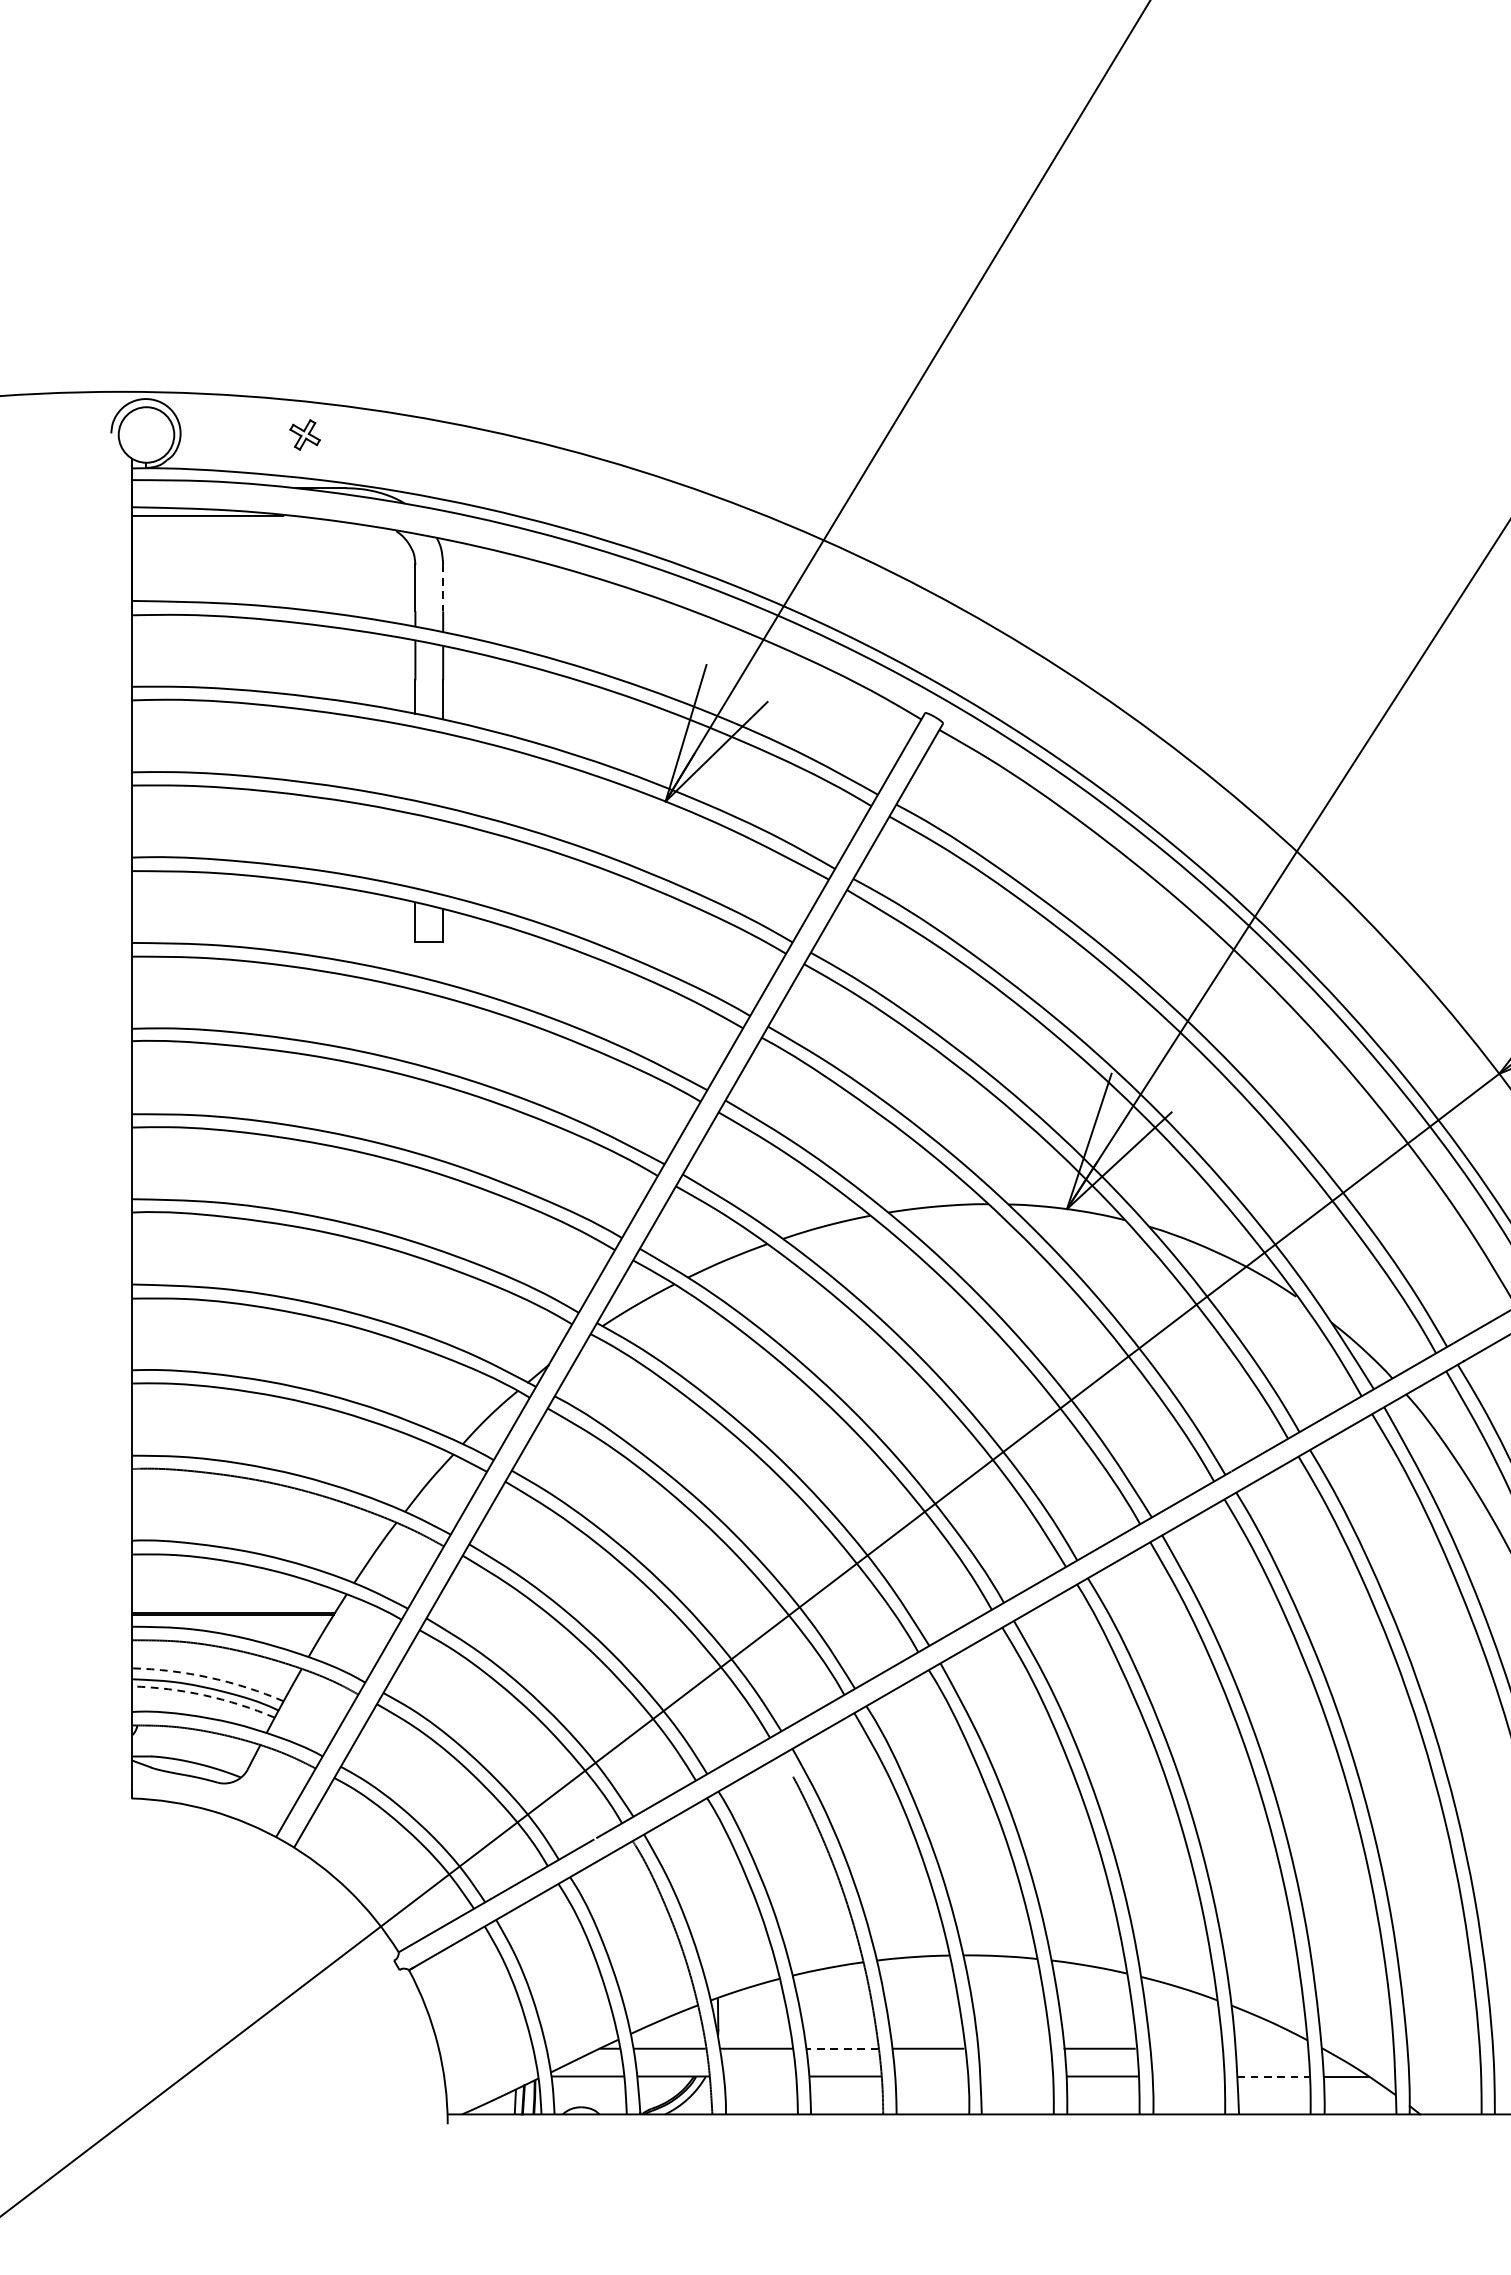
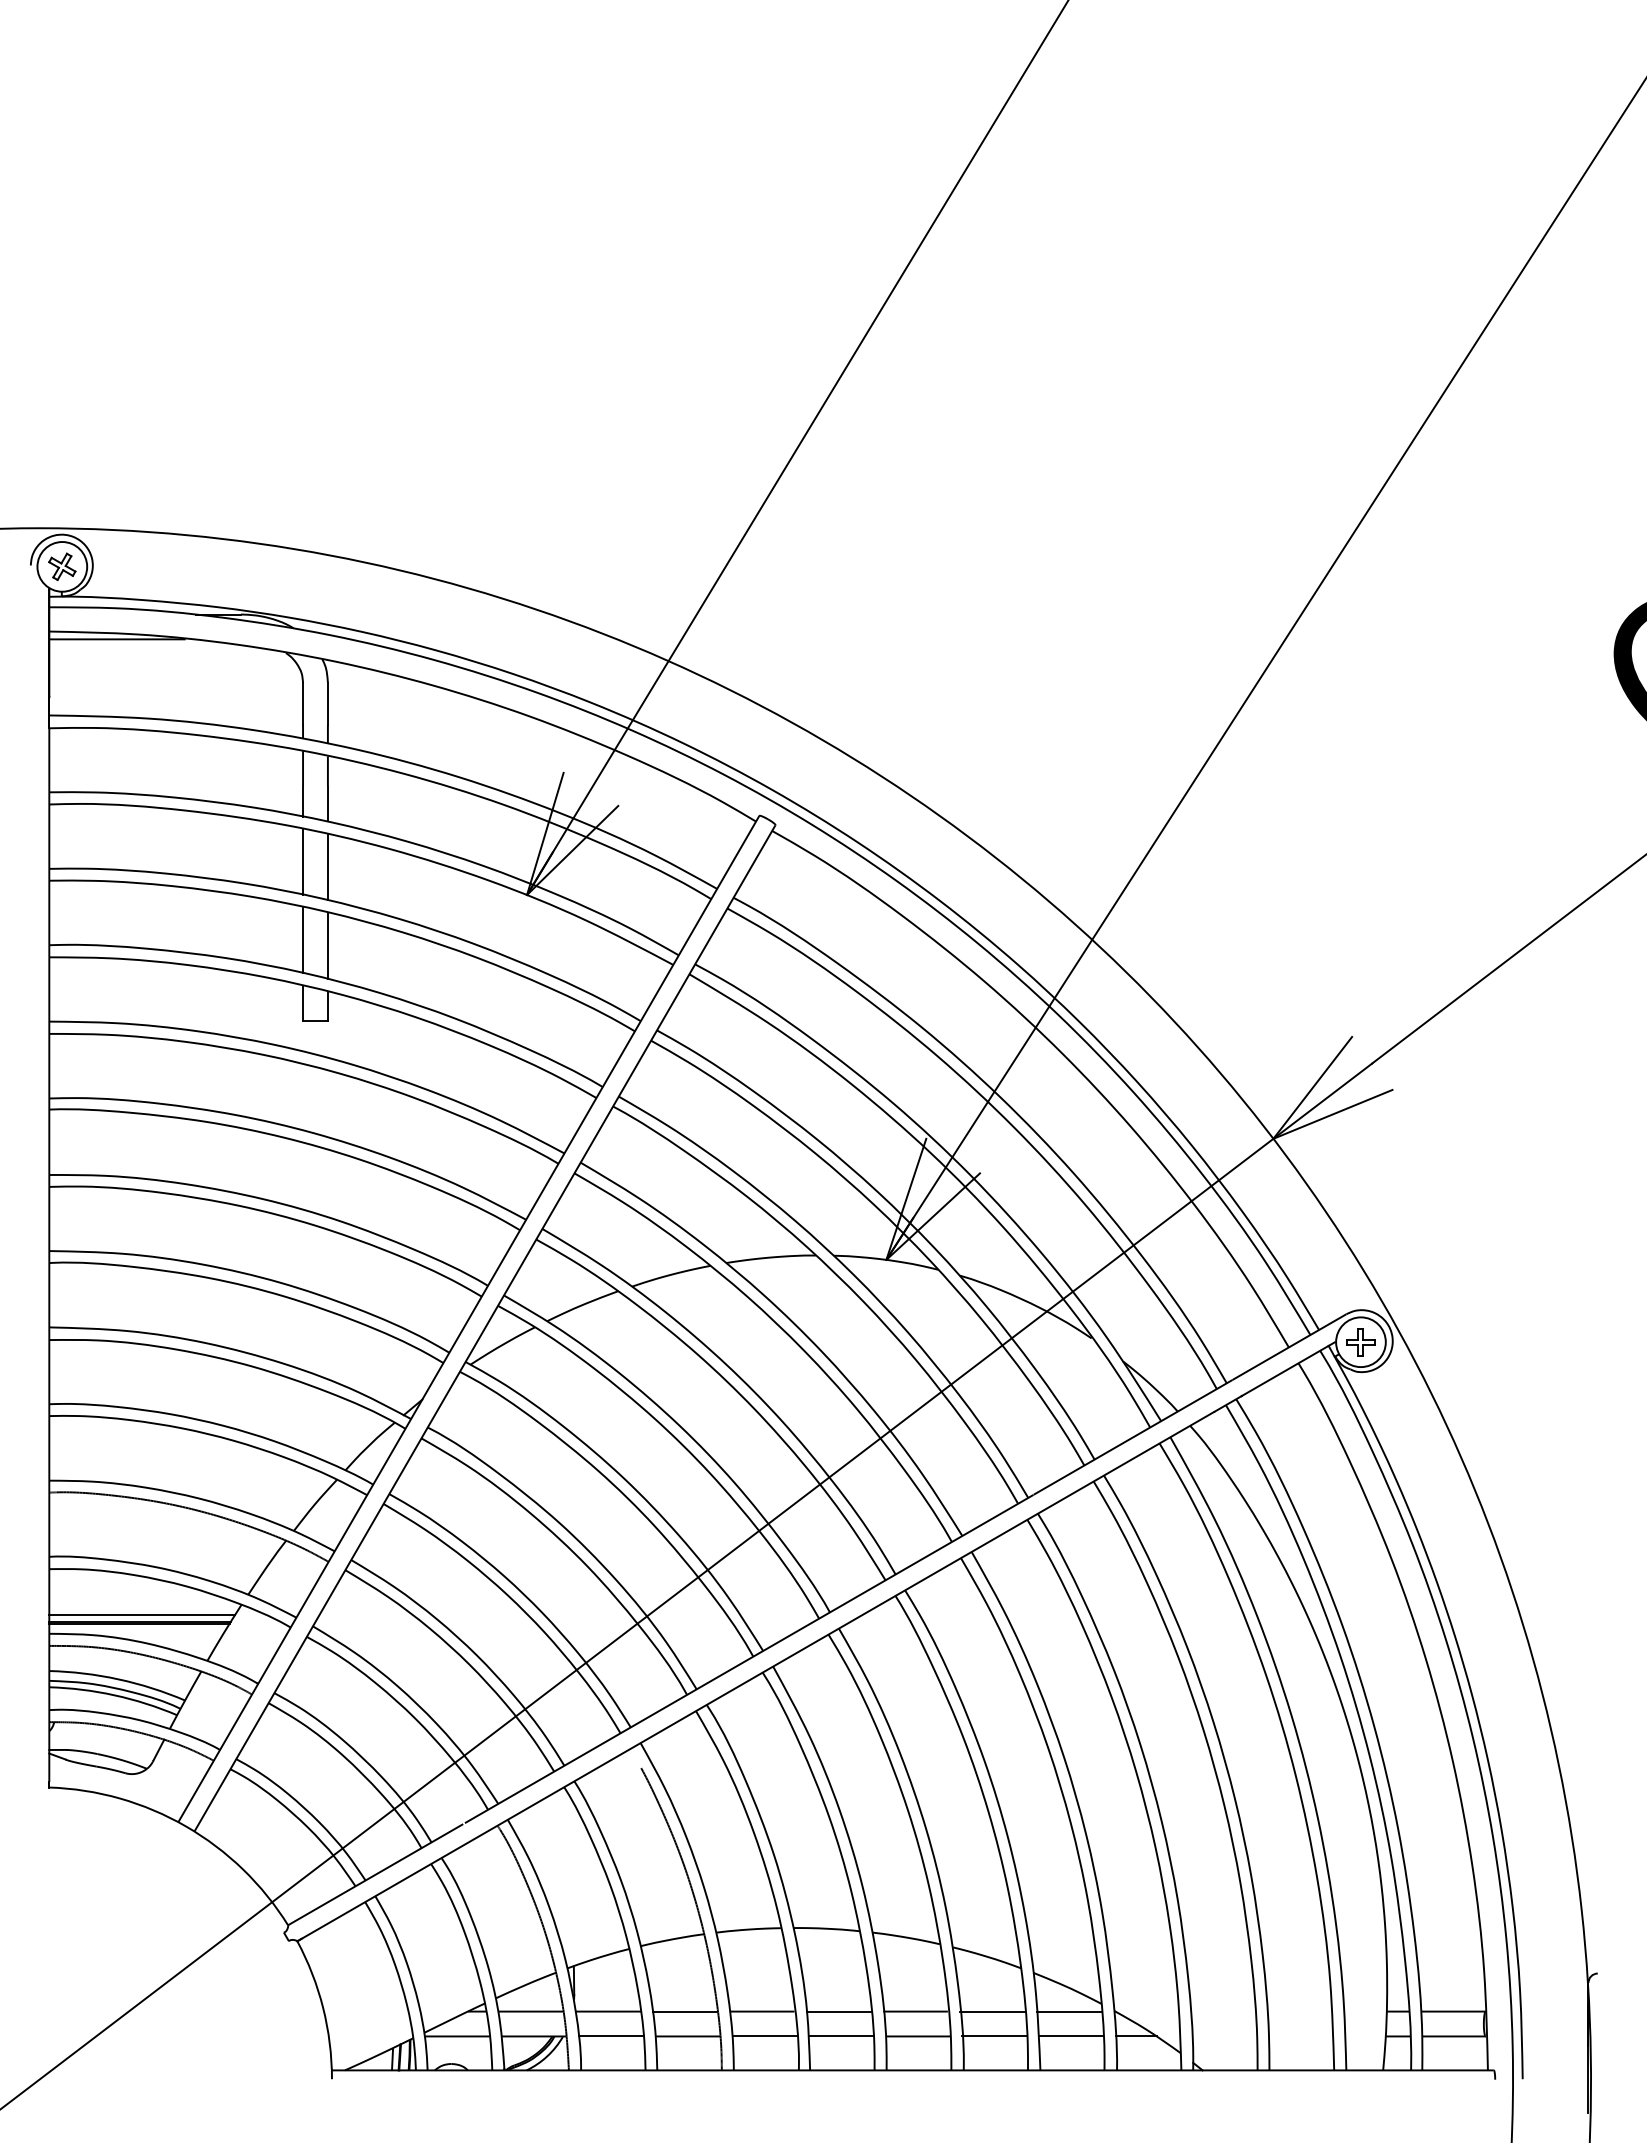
part: (305, 434) -> (62, 566), moved
line: (442, 588) -> (327, 704), dashed -> solid
line: (415, 764) -> (303, 861), added
line: (442, 769) -> (327, 866), added
line: (415, 851) -> (303, 939), added
line: (442, 857) -> (327, 945), added
line: (236, 1605) -> (142, 1614), added
arc: (209, 1677) -> (118, 1679), dashed -> solid
arc: (204, 1695) -> (114, 1695), dashed -> solid
line: (841, 2048) -> (684, 2011), dashed -> solid
line: (1013, 2048) -> (838, 2011), added
line: (1185, 2048) -> (992, 2011), added
line: (1271, 2048) -> (1069, 2011), added
line: (759, 2076) -> (611, 2036), added
line: (930, 2076) -> (764, 2036), added
line: (1016, 2076) -> (841, 2036), added
line: (1187, 2076) -> (994, 2036), added
line: (1273, 2076) -> (1071, 2036), dashed -> solid

